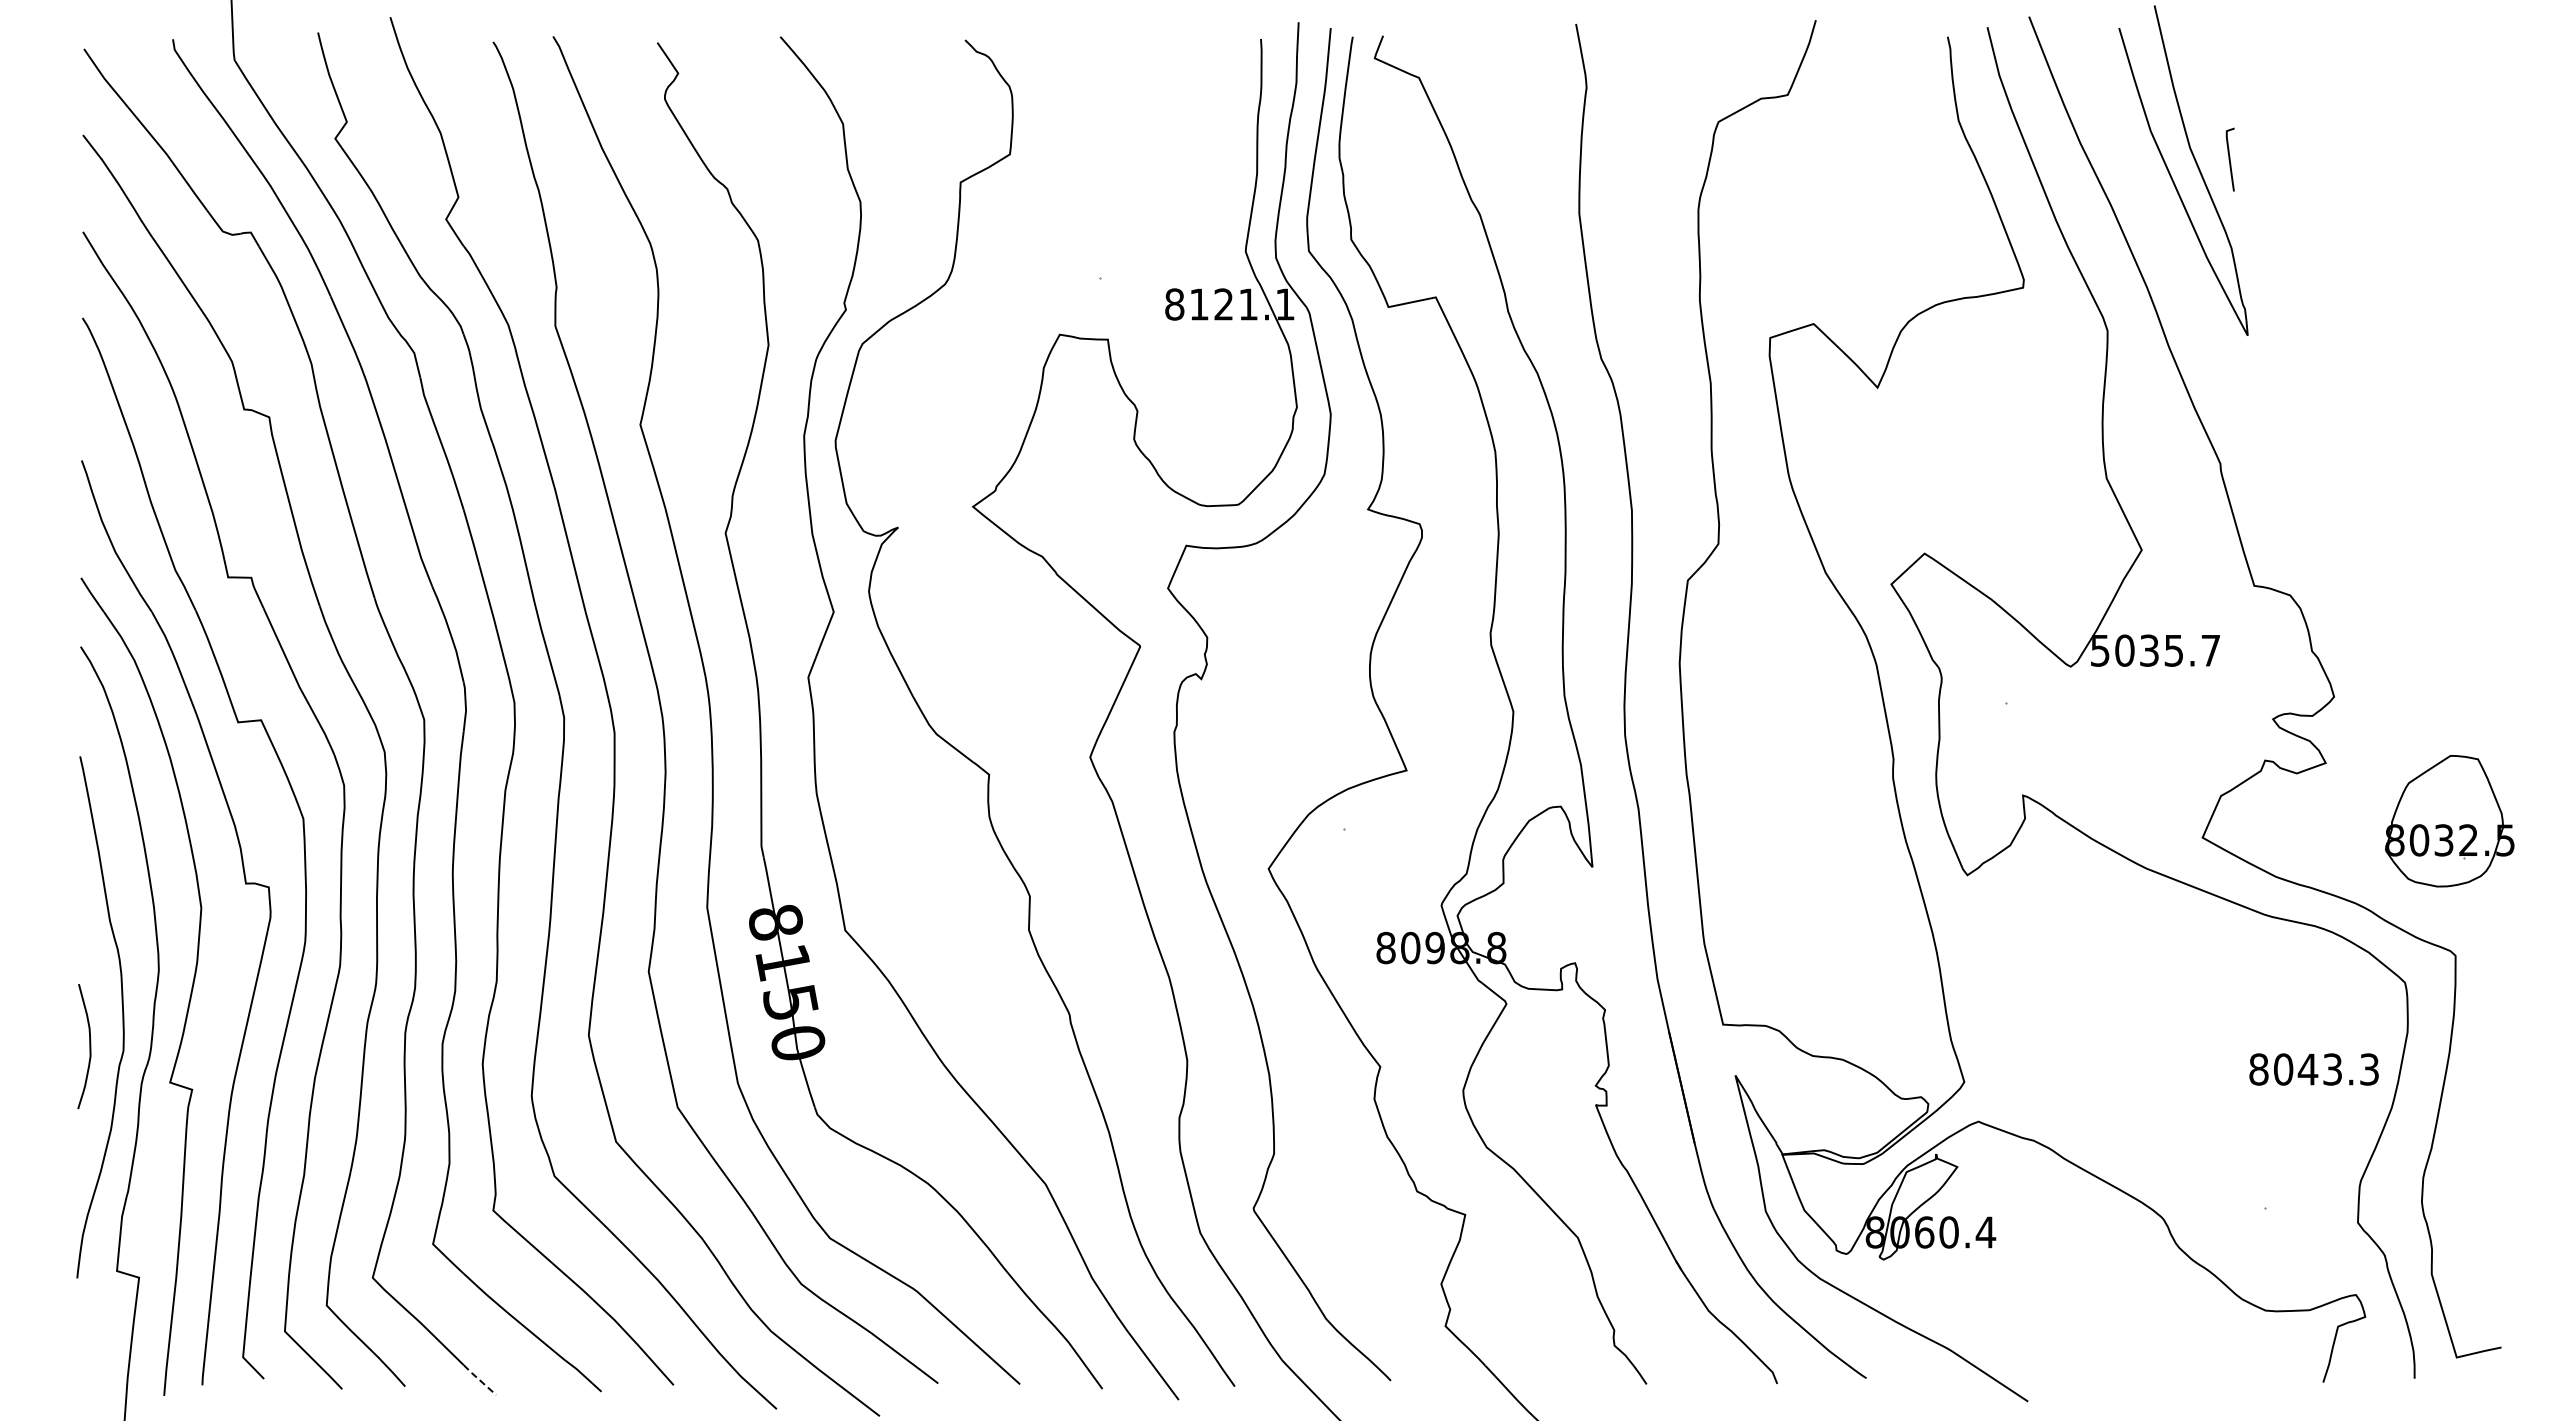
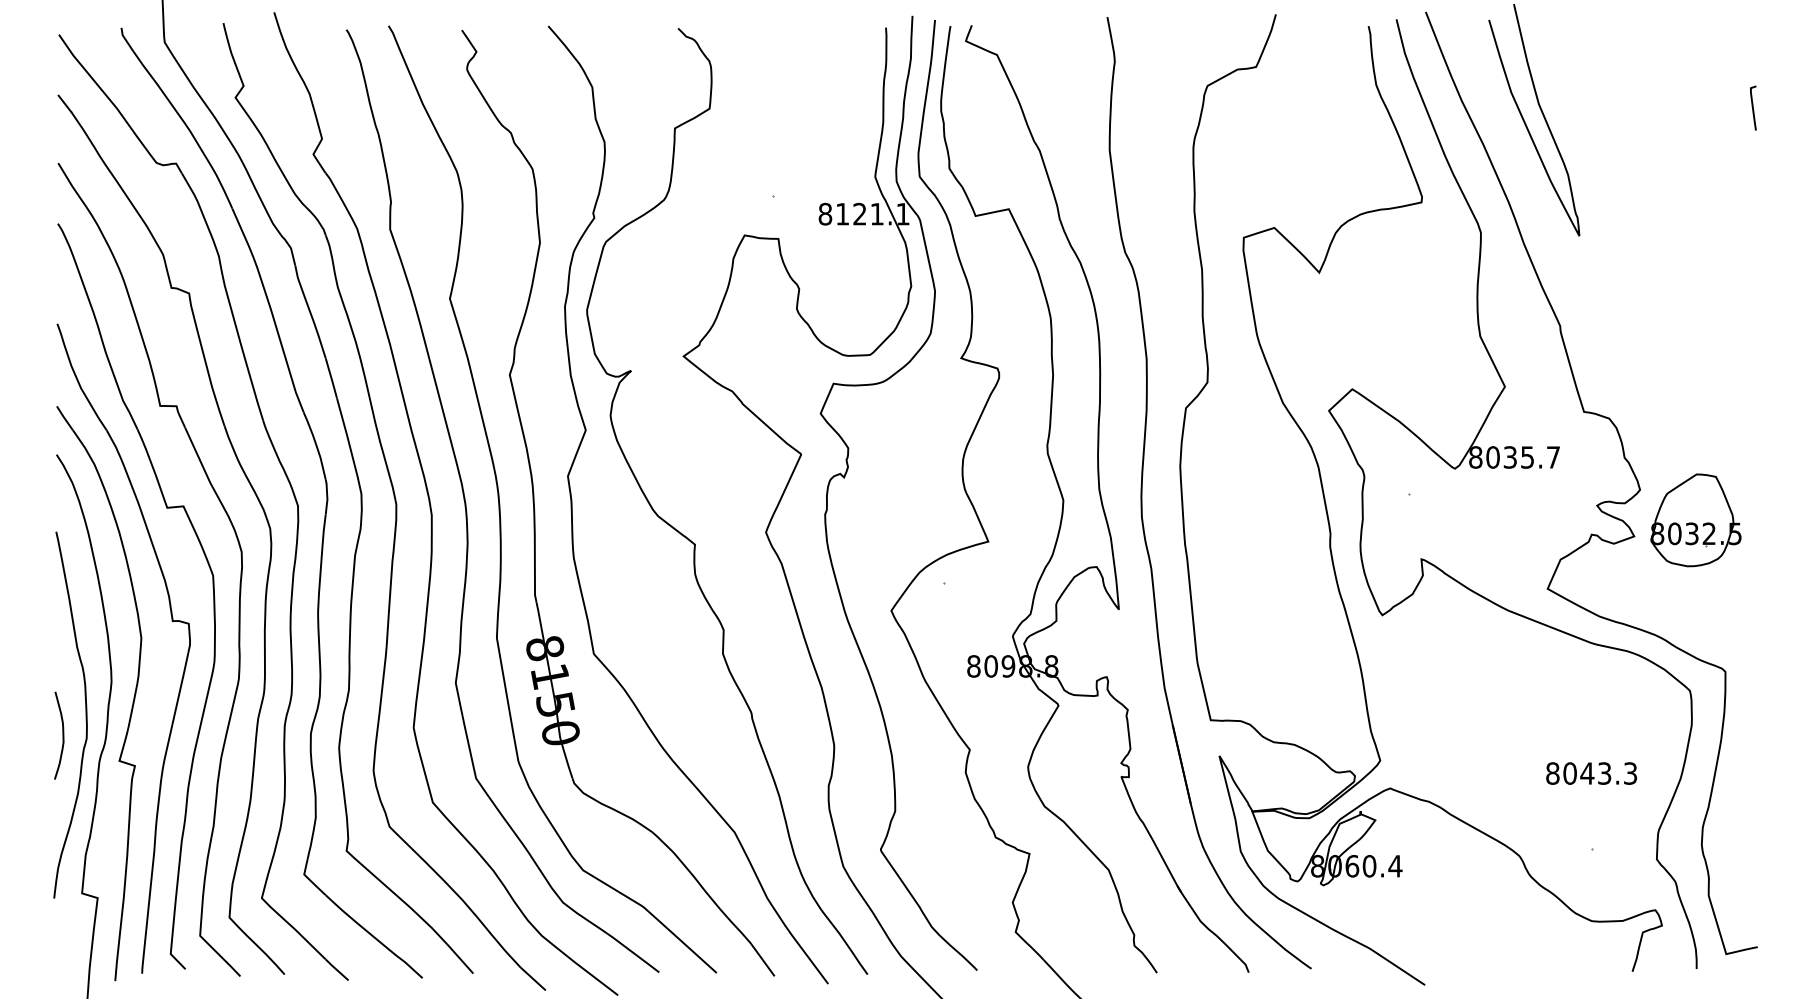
curve: (2229, 159) -> (1752, 108), moved
text: (2099, 650) -> (1475, 457), 5035.7 -> 8035.7
part: (2449, 821) -> (1695, 520), moved
text: (2313, 1069) -> (1591, 773), moved
line: (479, 1379) -> (336, 969), dashed -> solid

